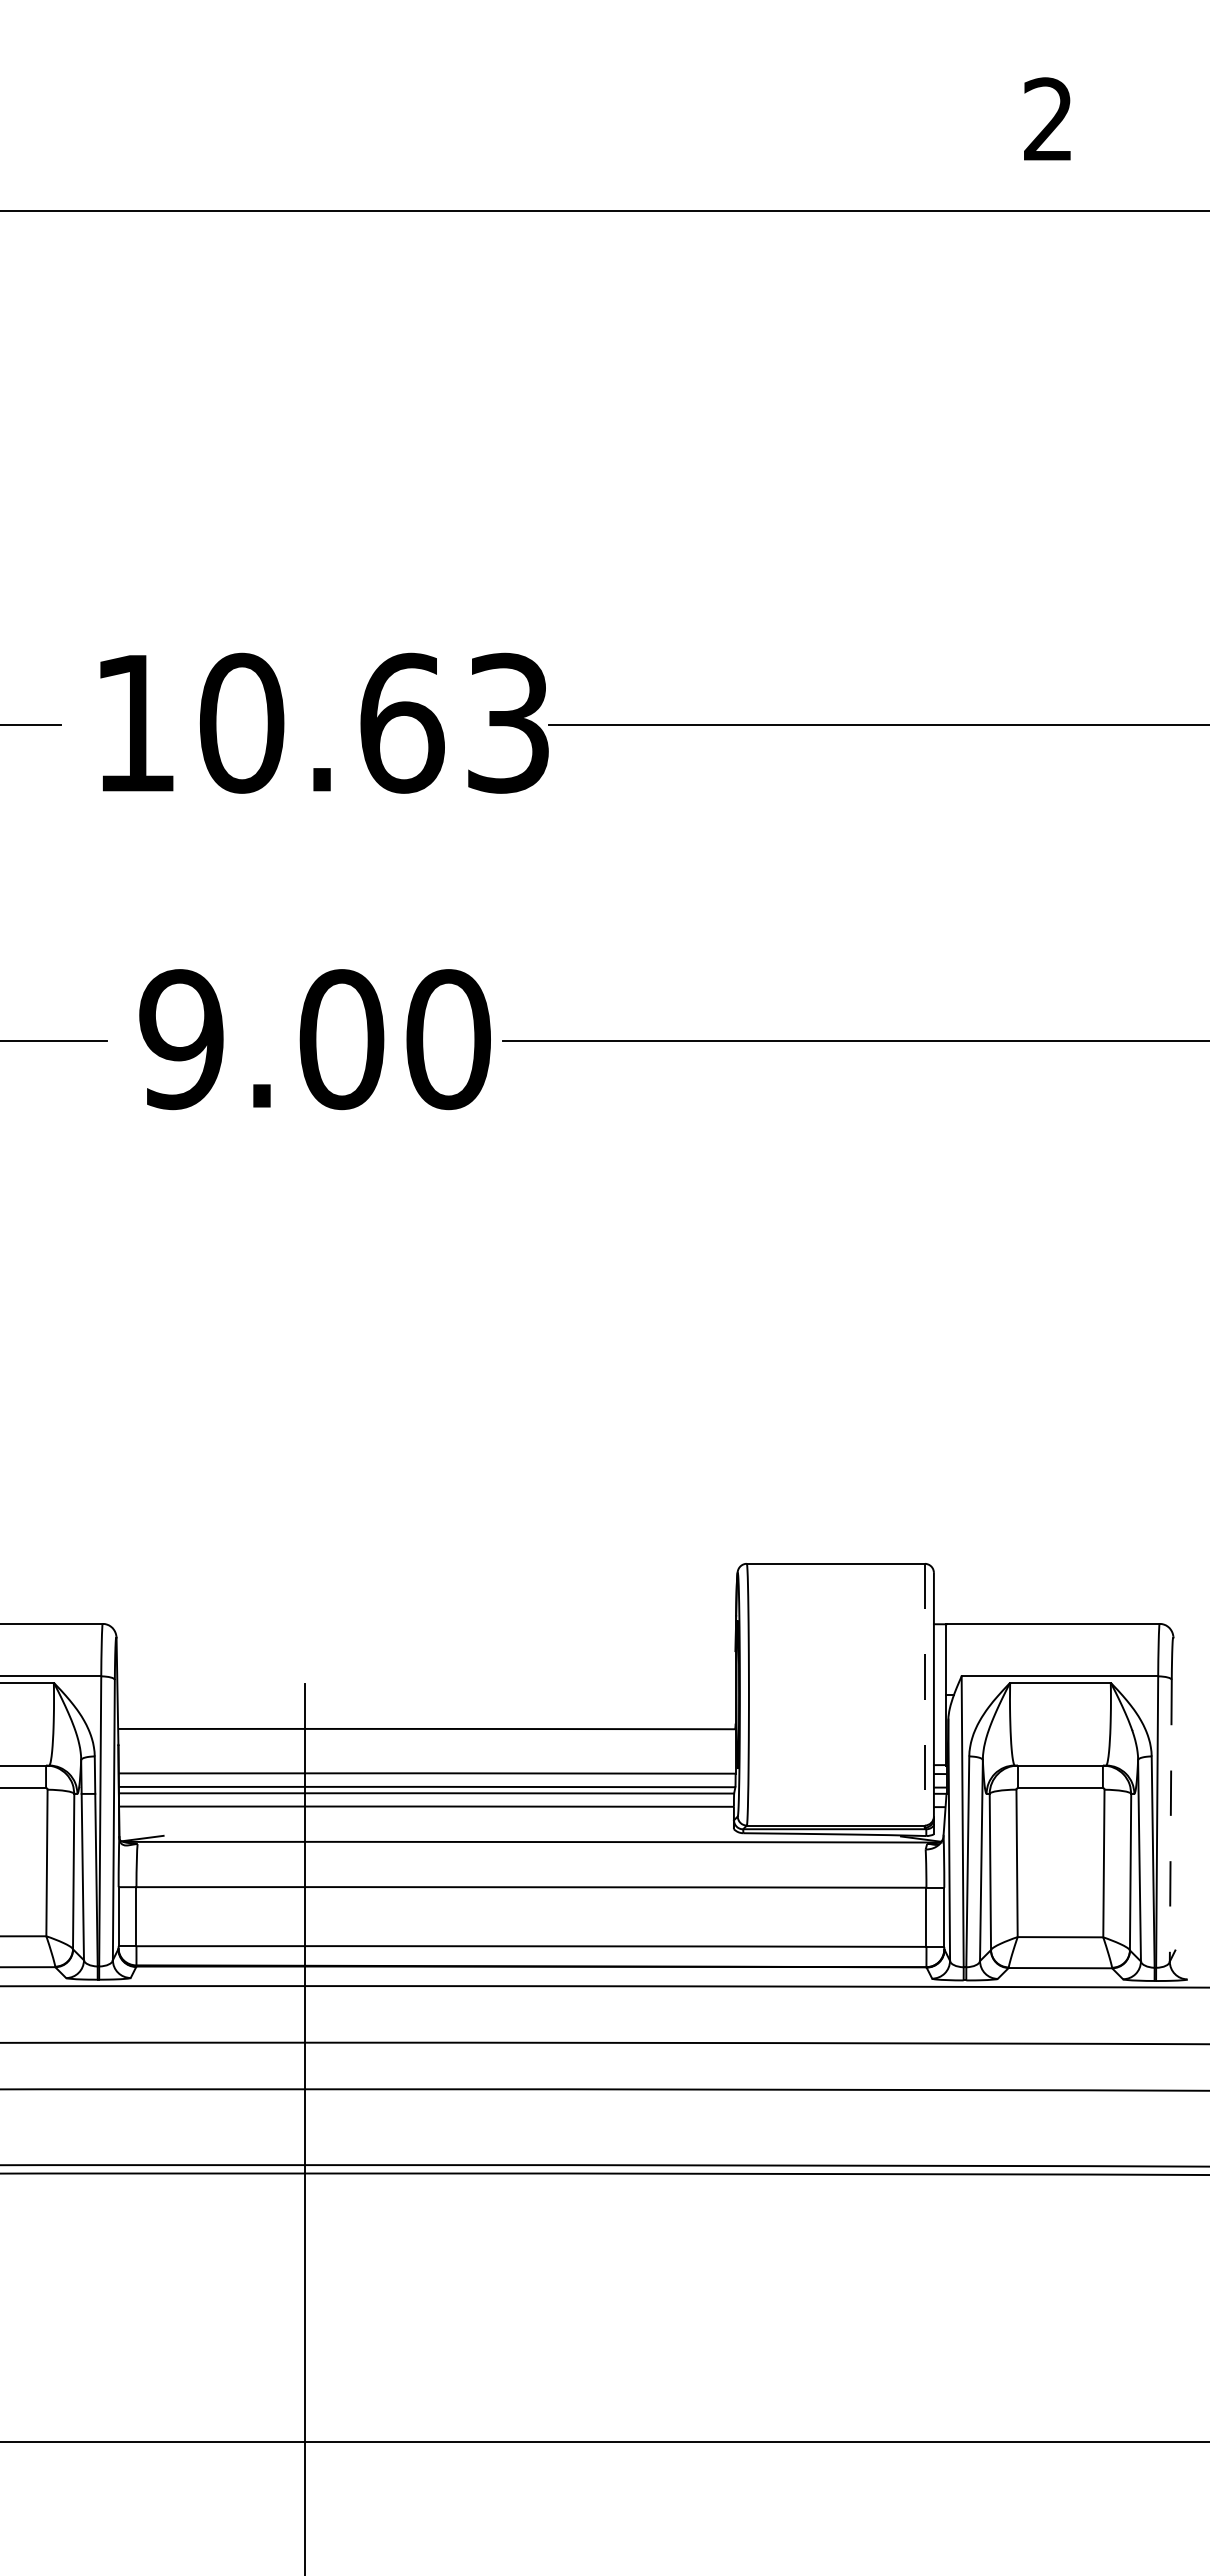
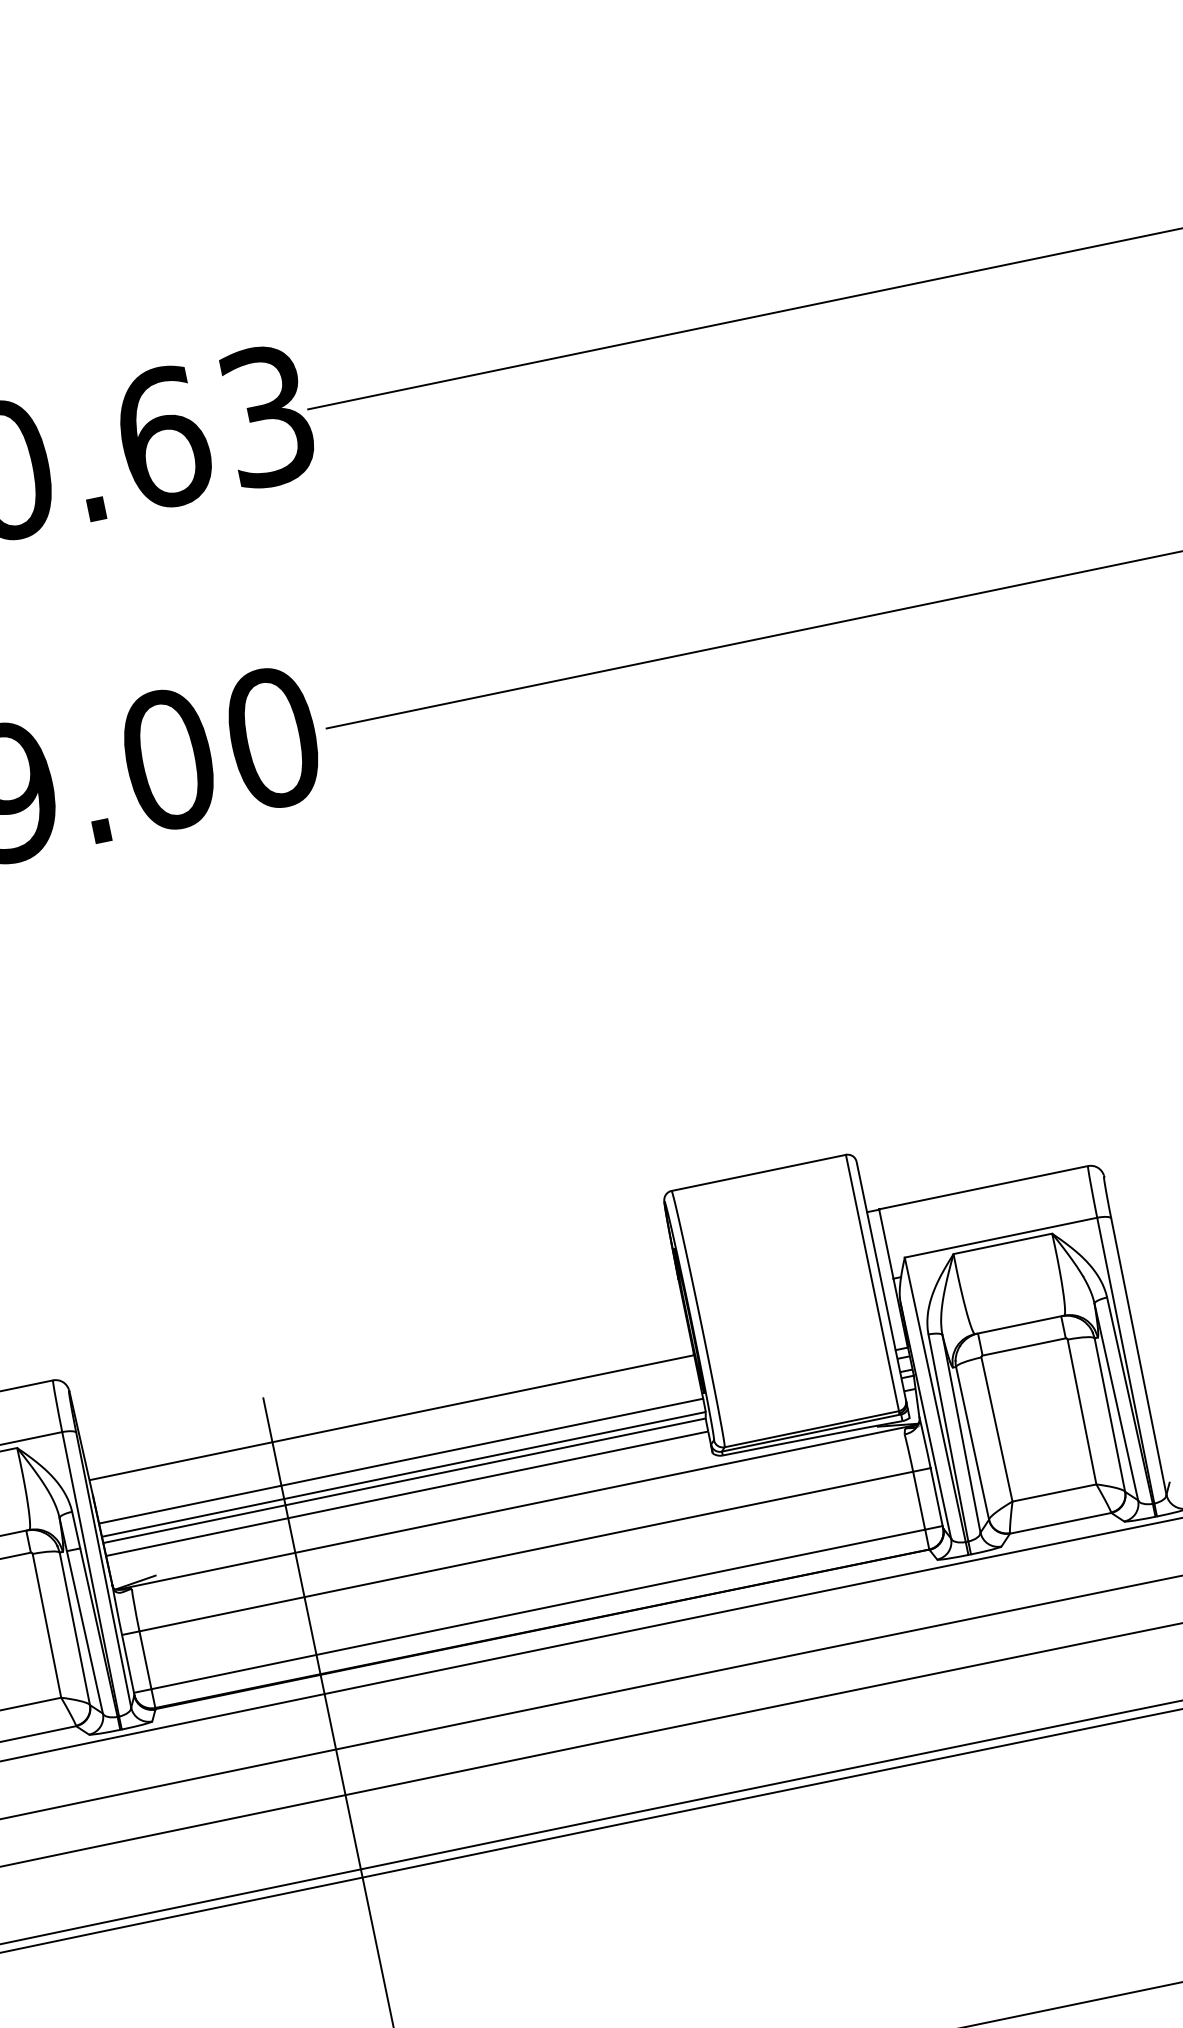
line: (924, 1694) -> (872, 1282), dashed -> solid
line: (1170, 1820) -> (1138, 1356), dashed -> solid

